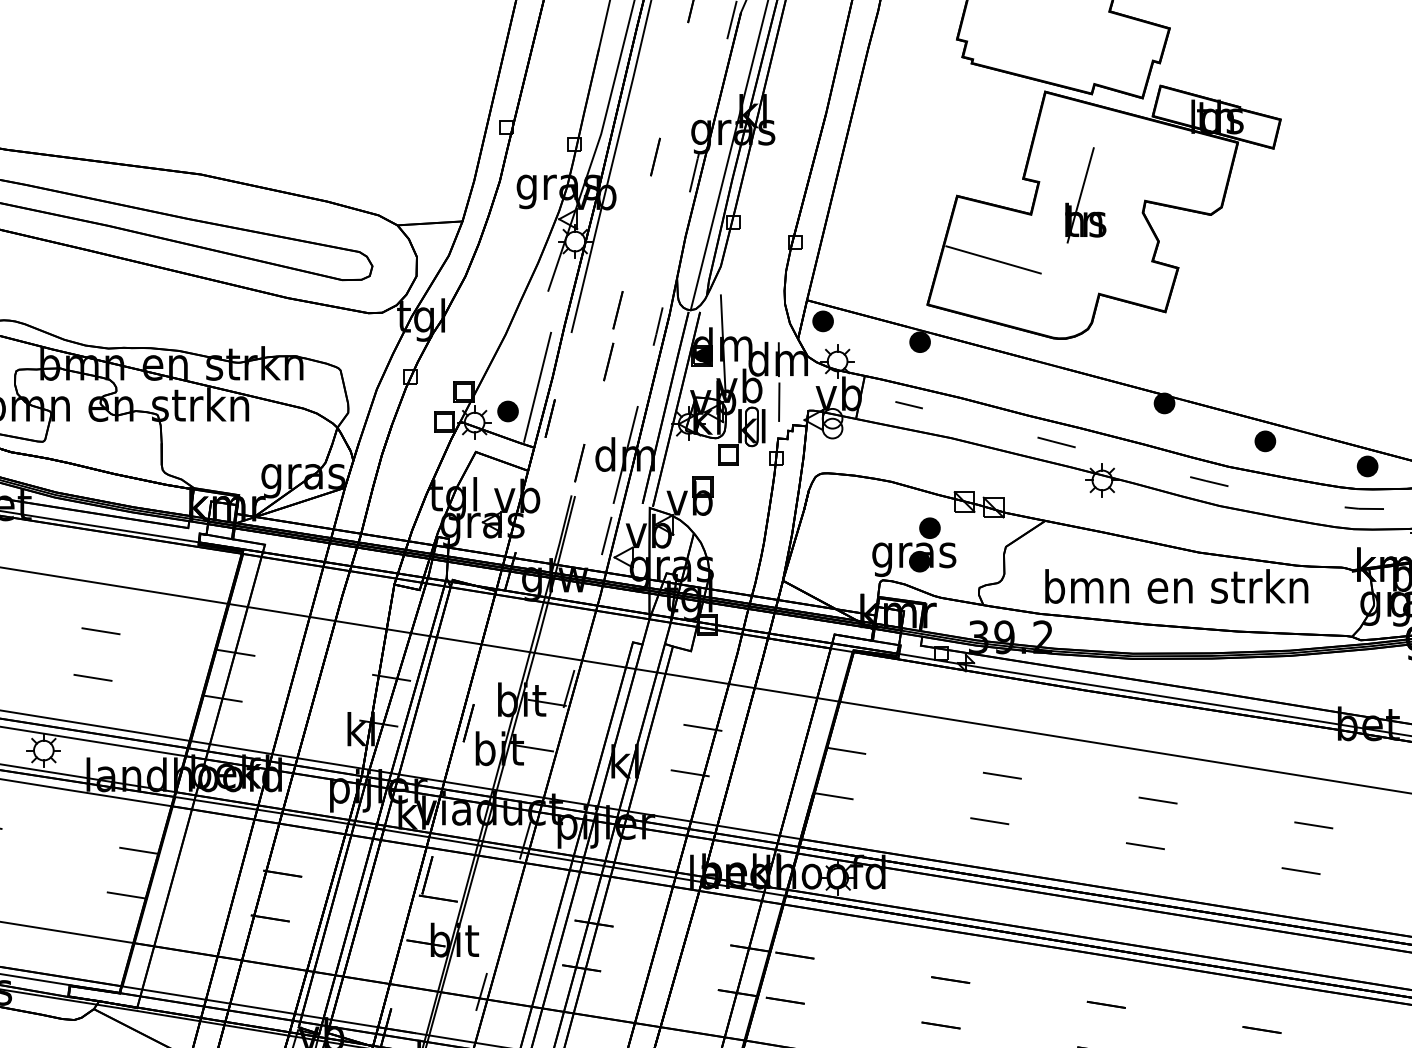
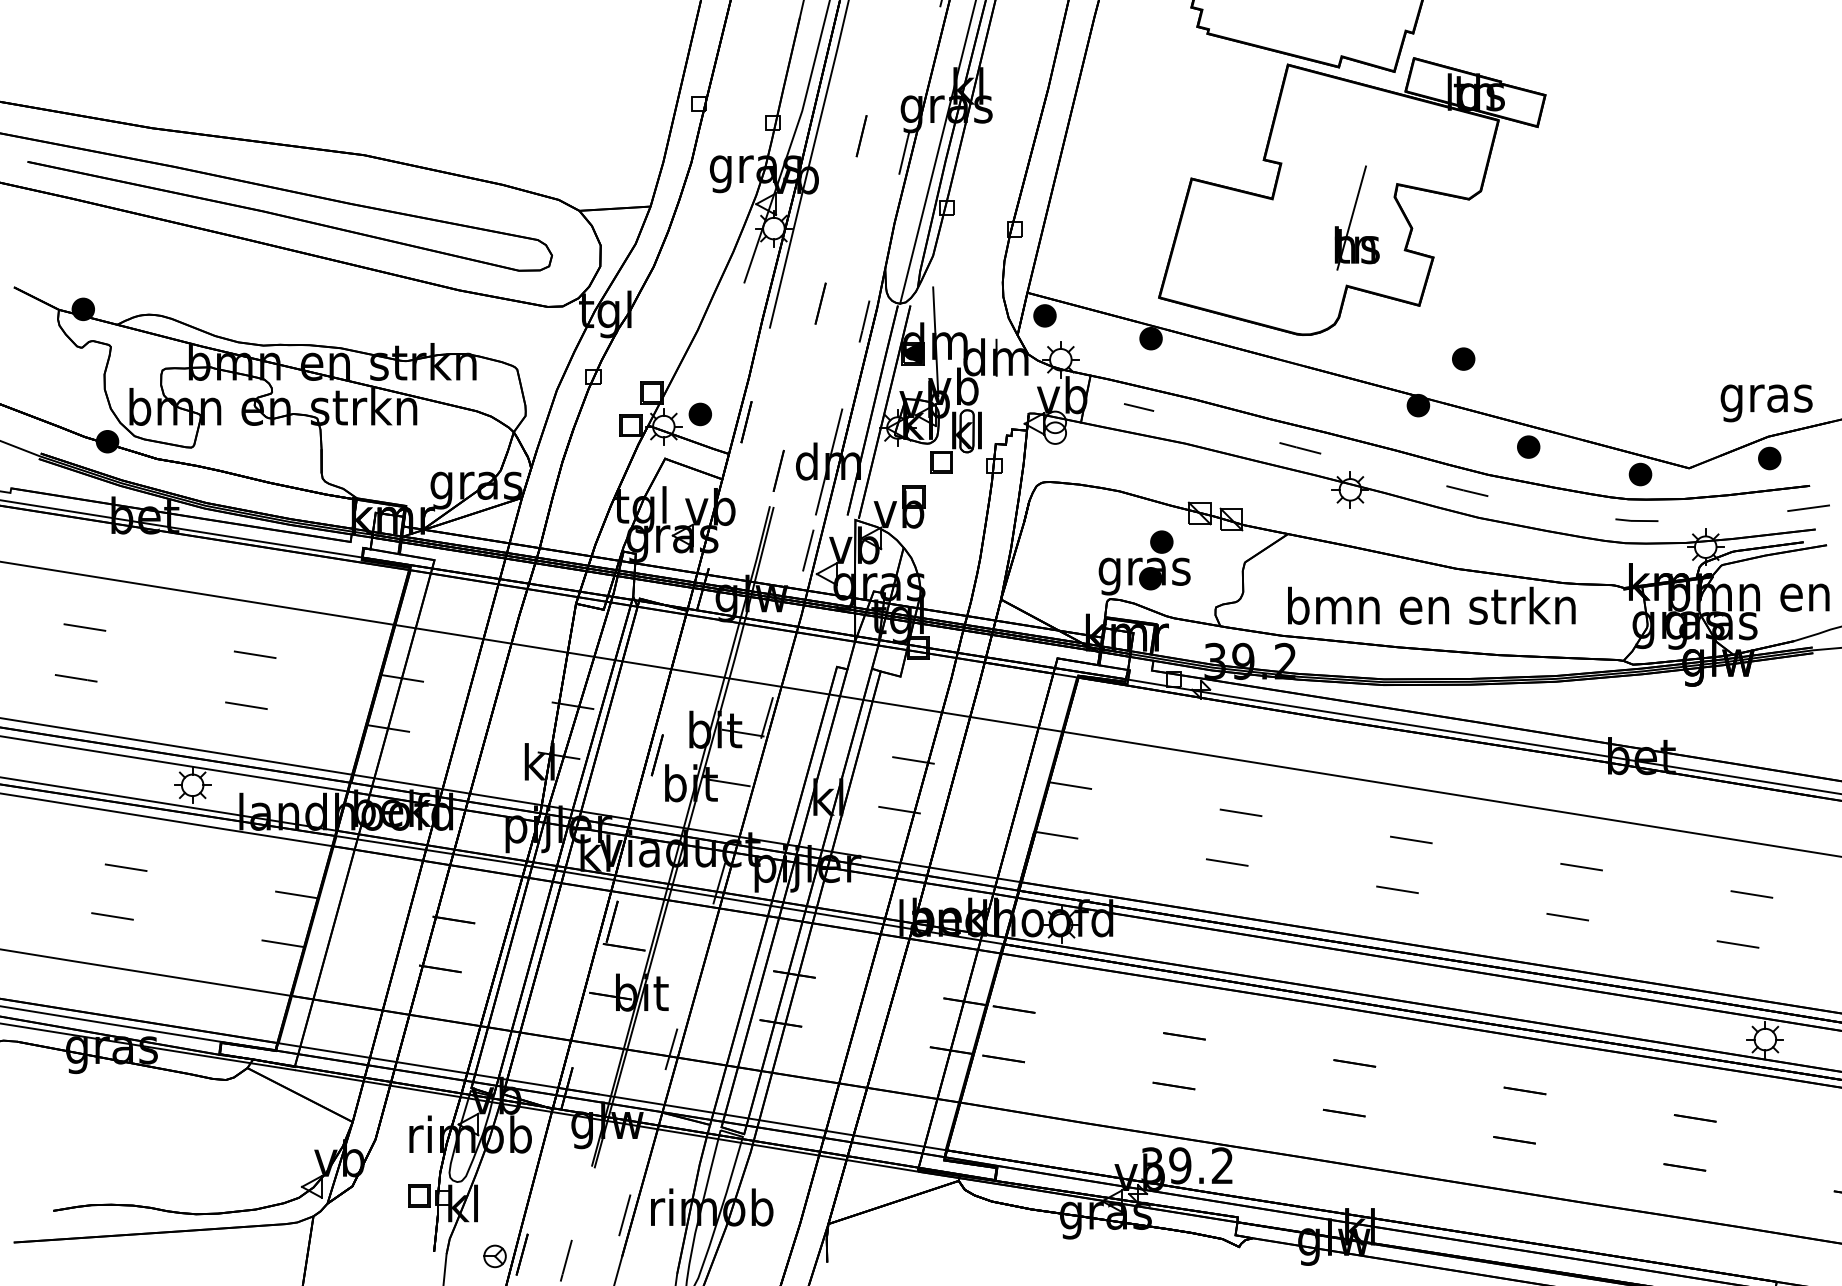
part: (1085, 194) -> (1356, 217), moved
line: (993, 259) -> (1231, 248), removed
part: (1205, 360) -> (1463, 358), added
line: (608, 362) -> (810, 360), removed
line: (537, 386) -> (732, 387), removed
line: (778, 401) -> (996, 403), removed

